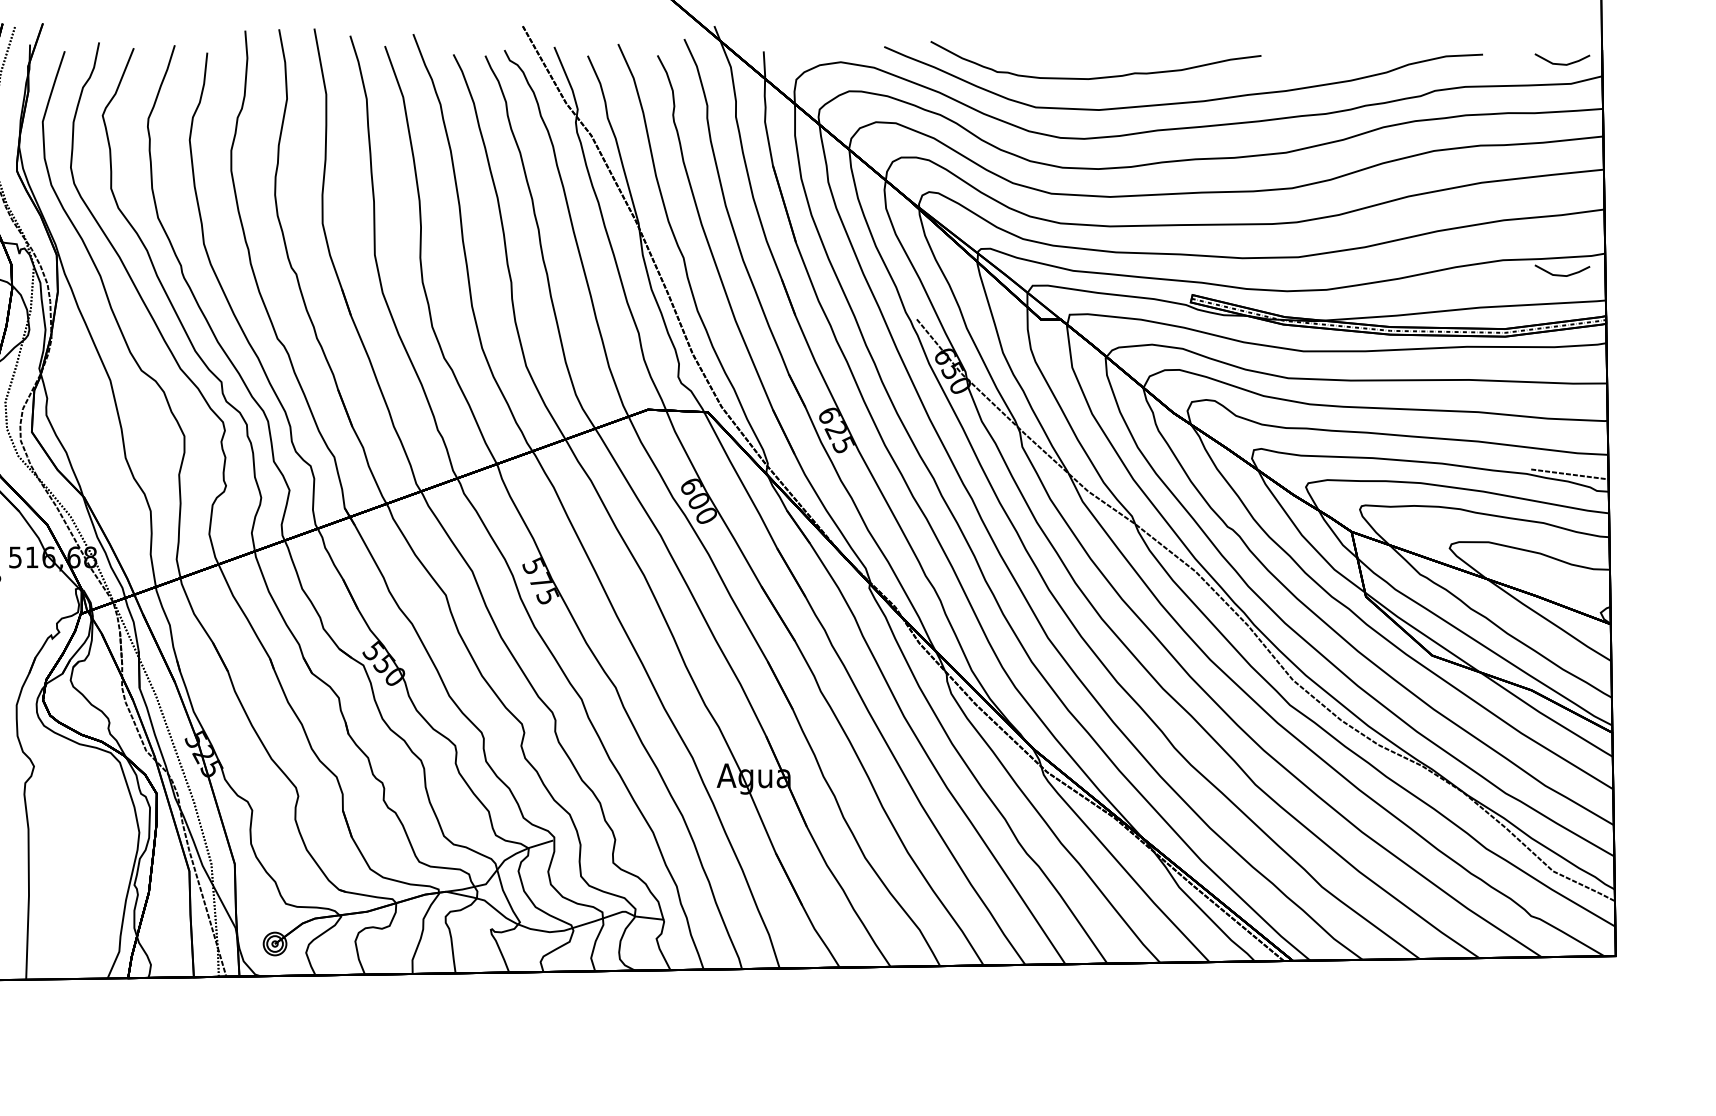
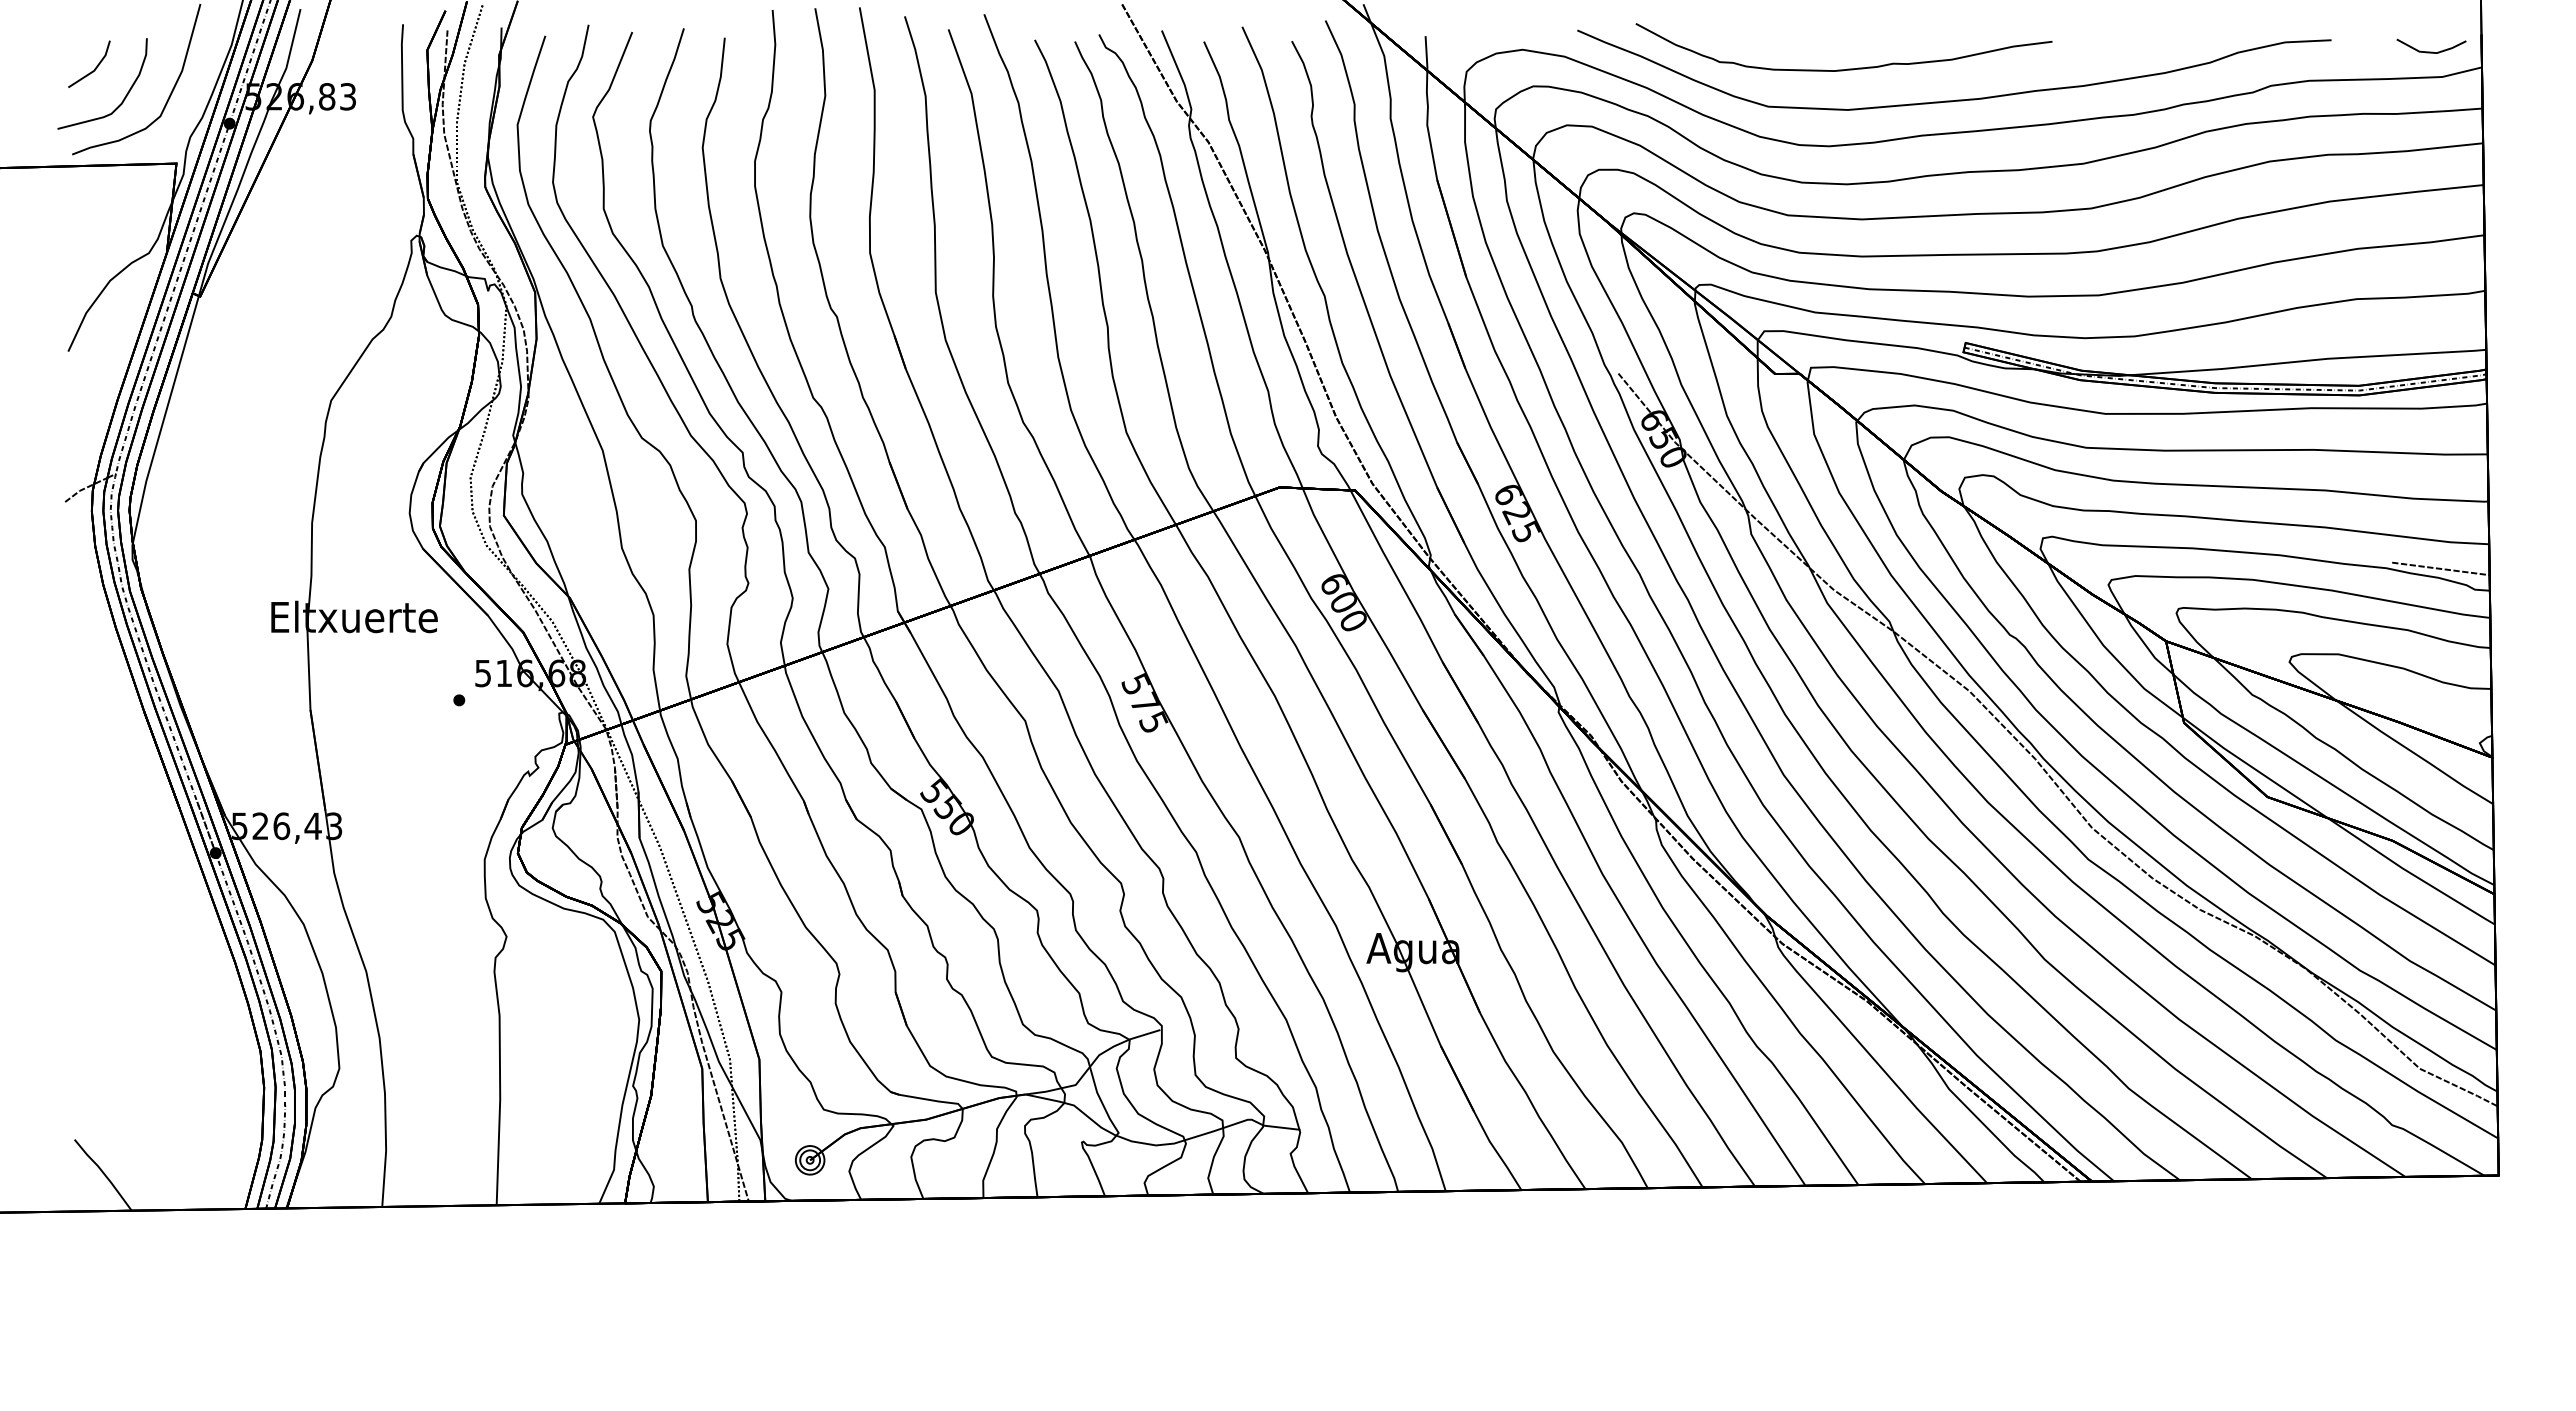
line: (1562, 274) -> (2431, 317), removed

